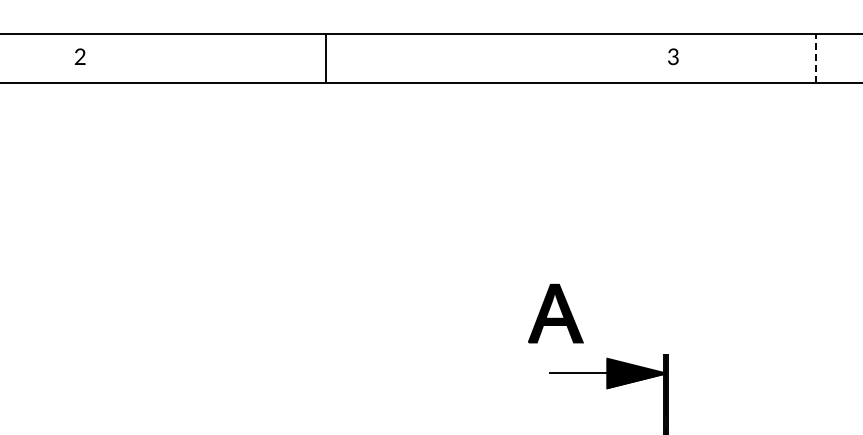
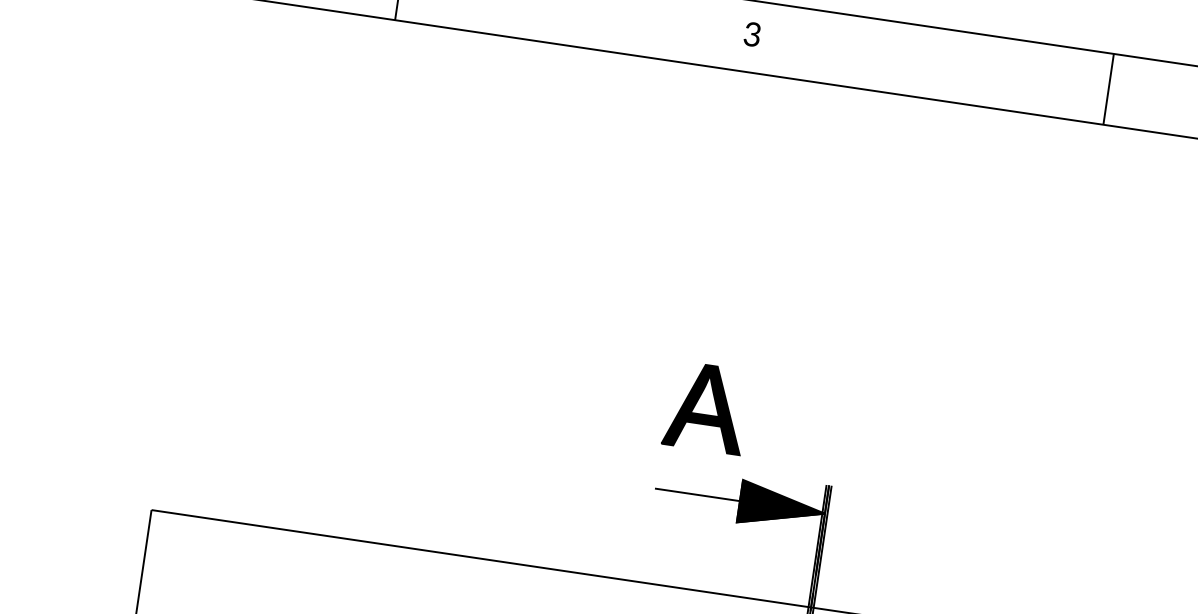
text: (673, 56) -> (752, 34), moved
line: (815, 57) -> (1108, 88), dashed -> solid
part: (555, 313) -> (706, 407), moved

